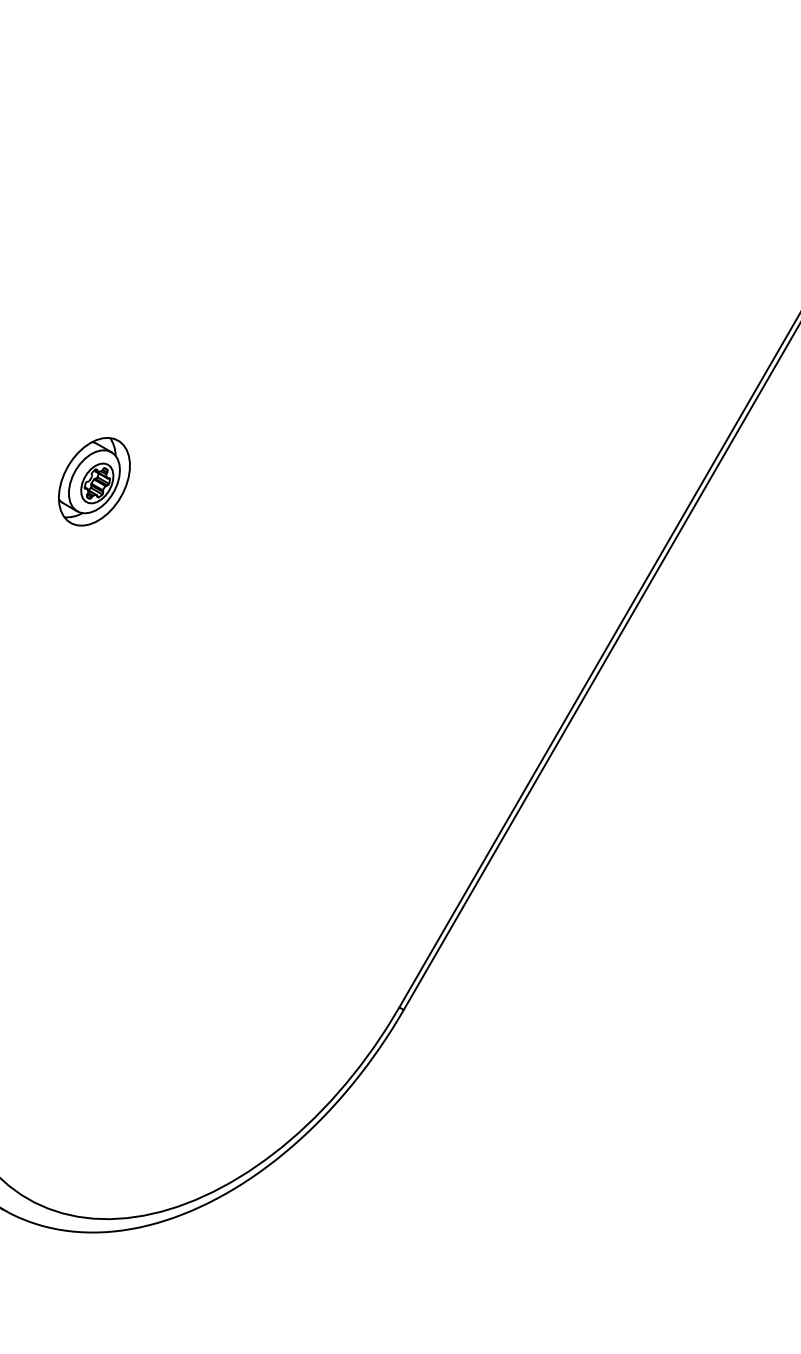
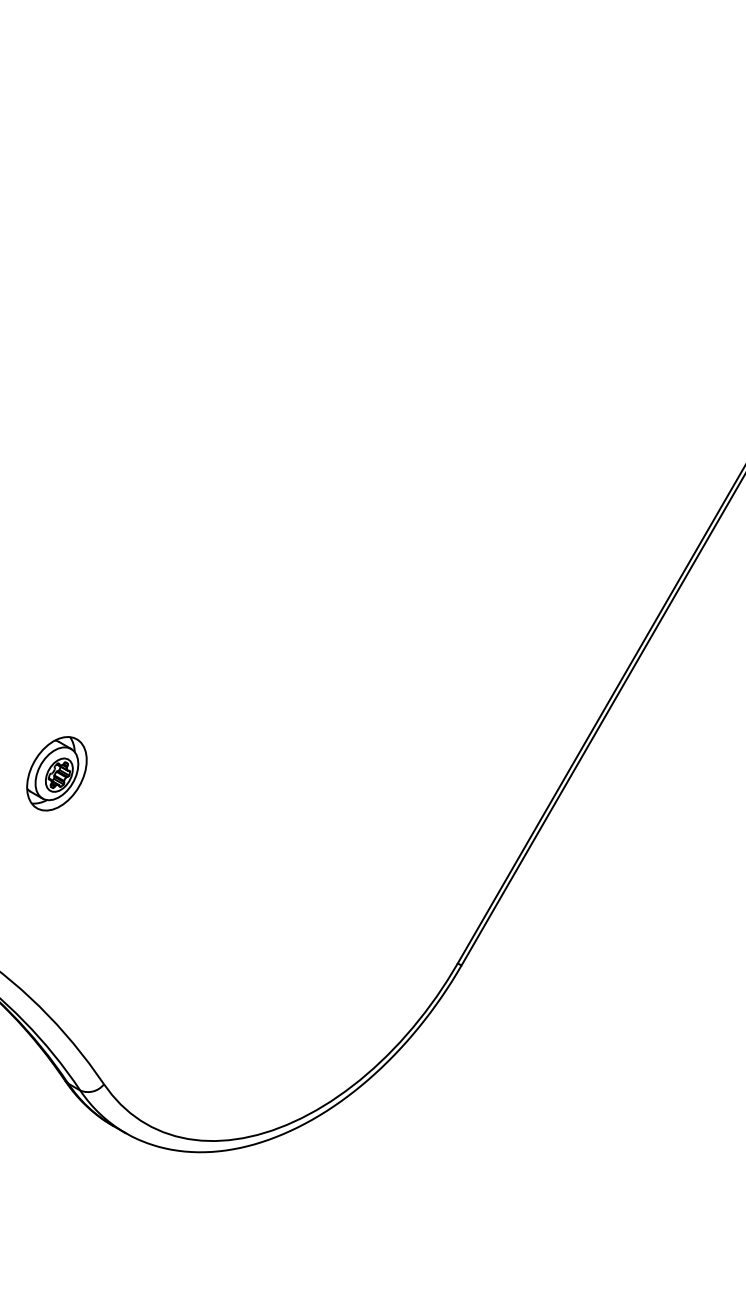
part: (93, 481) -> (201, 522), removed

